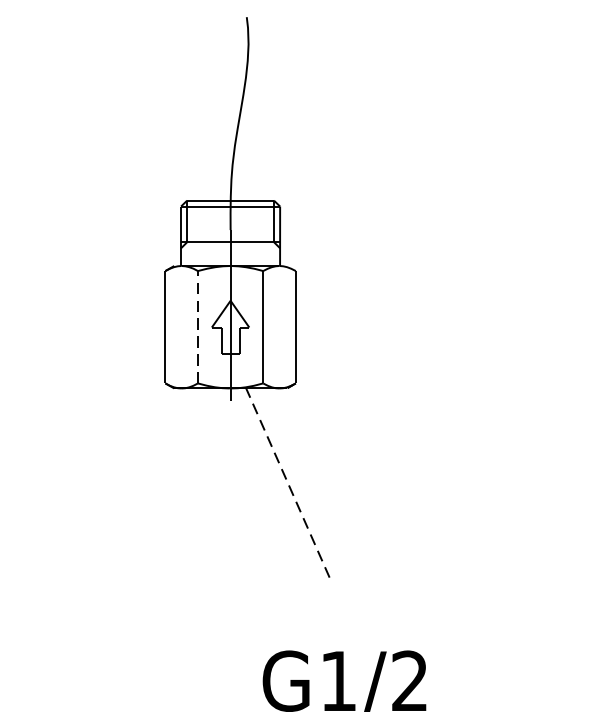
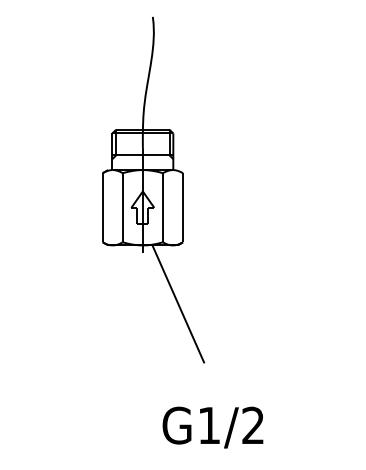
line: (197, 326) -> (122, 207), dashed -> solid
line: (288, 484) -> (178, 304), dashed -> solid

